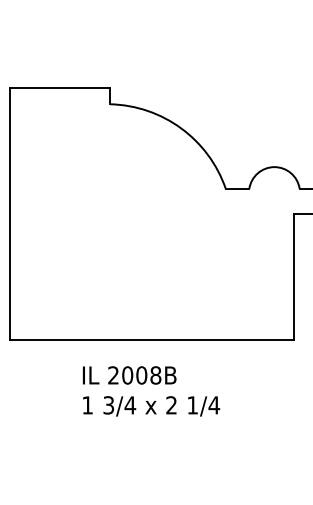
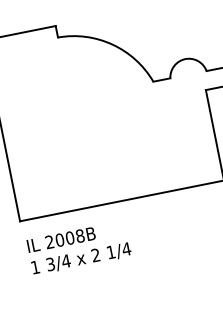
text: (151, 391) -> (79, 248), moved

